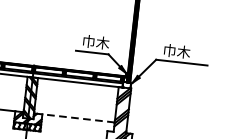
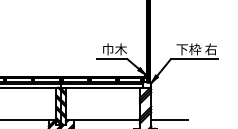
text: (185, 52) -> (196, 49), 巾木 -> 下枠 右
line: (78, 118) -> (106, 120), dashed -> solid
line: (147, 126) -> (169, 120), added

